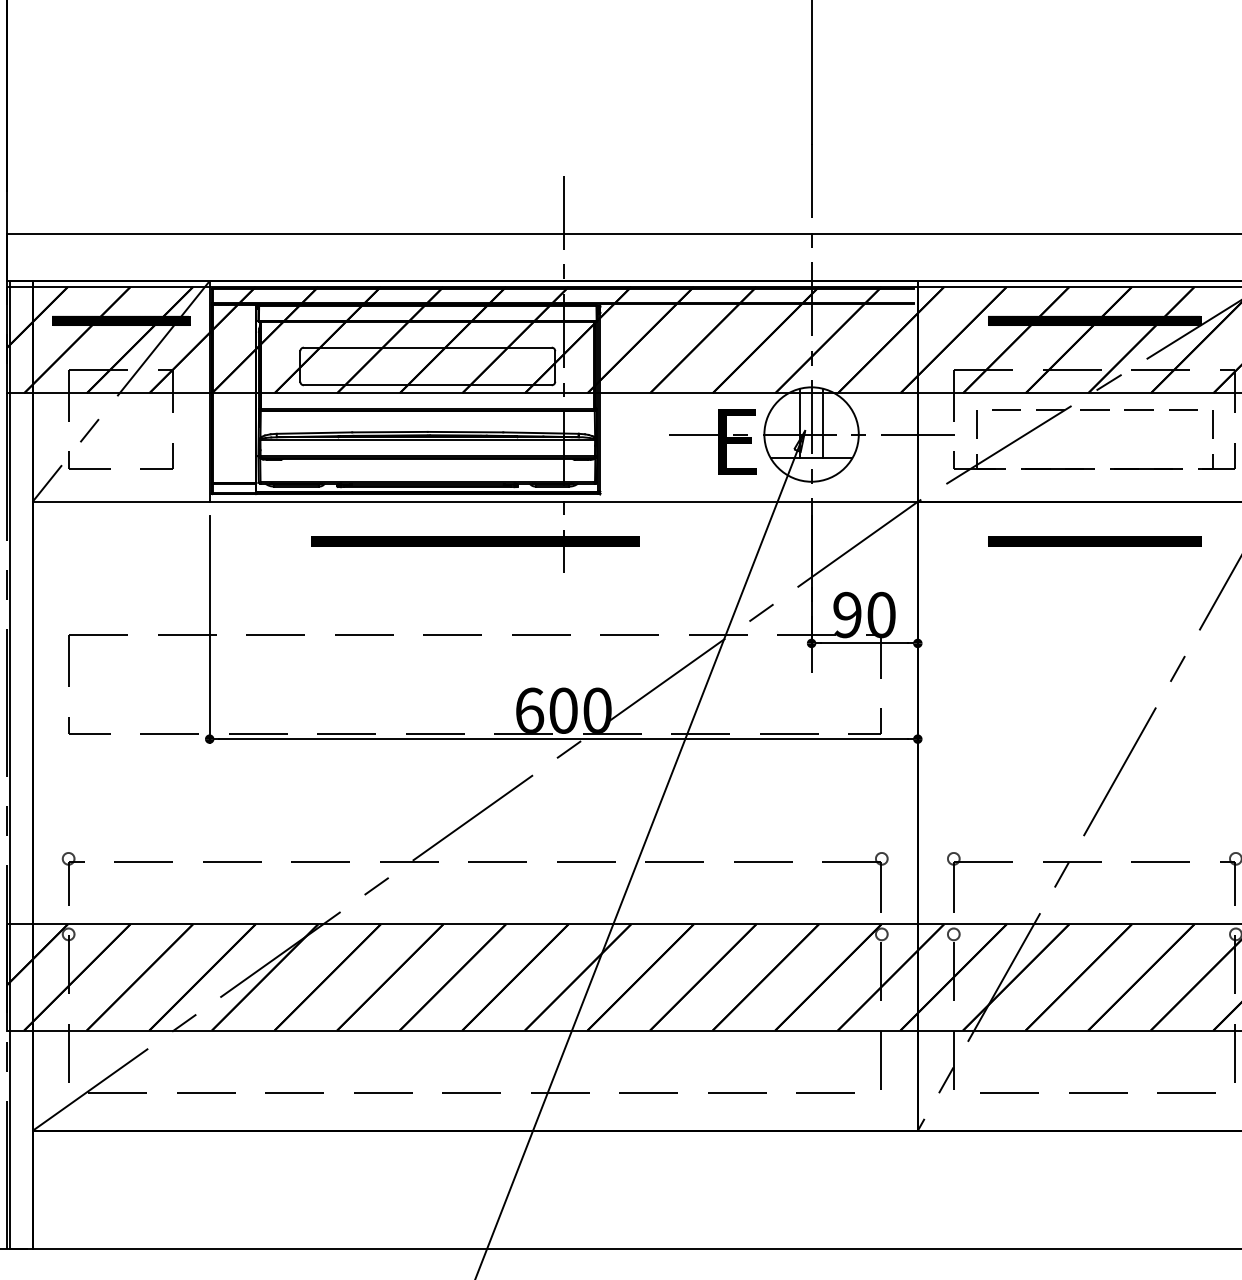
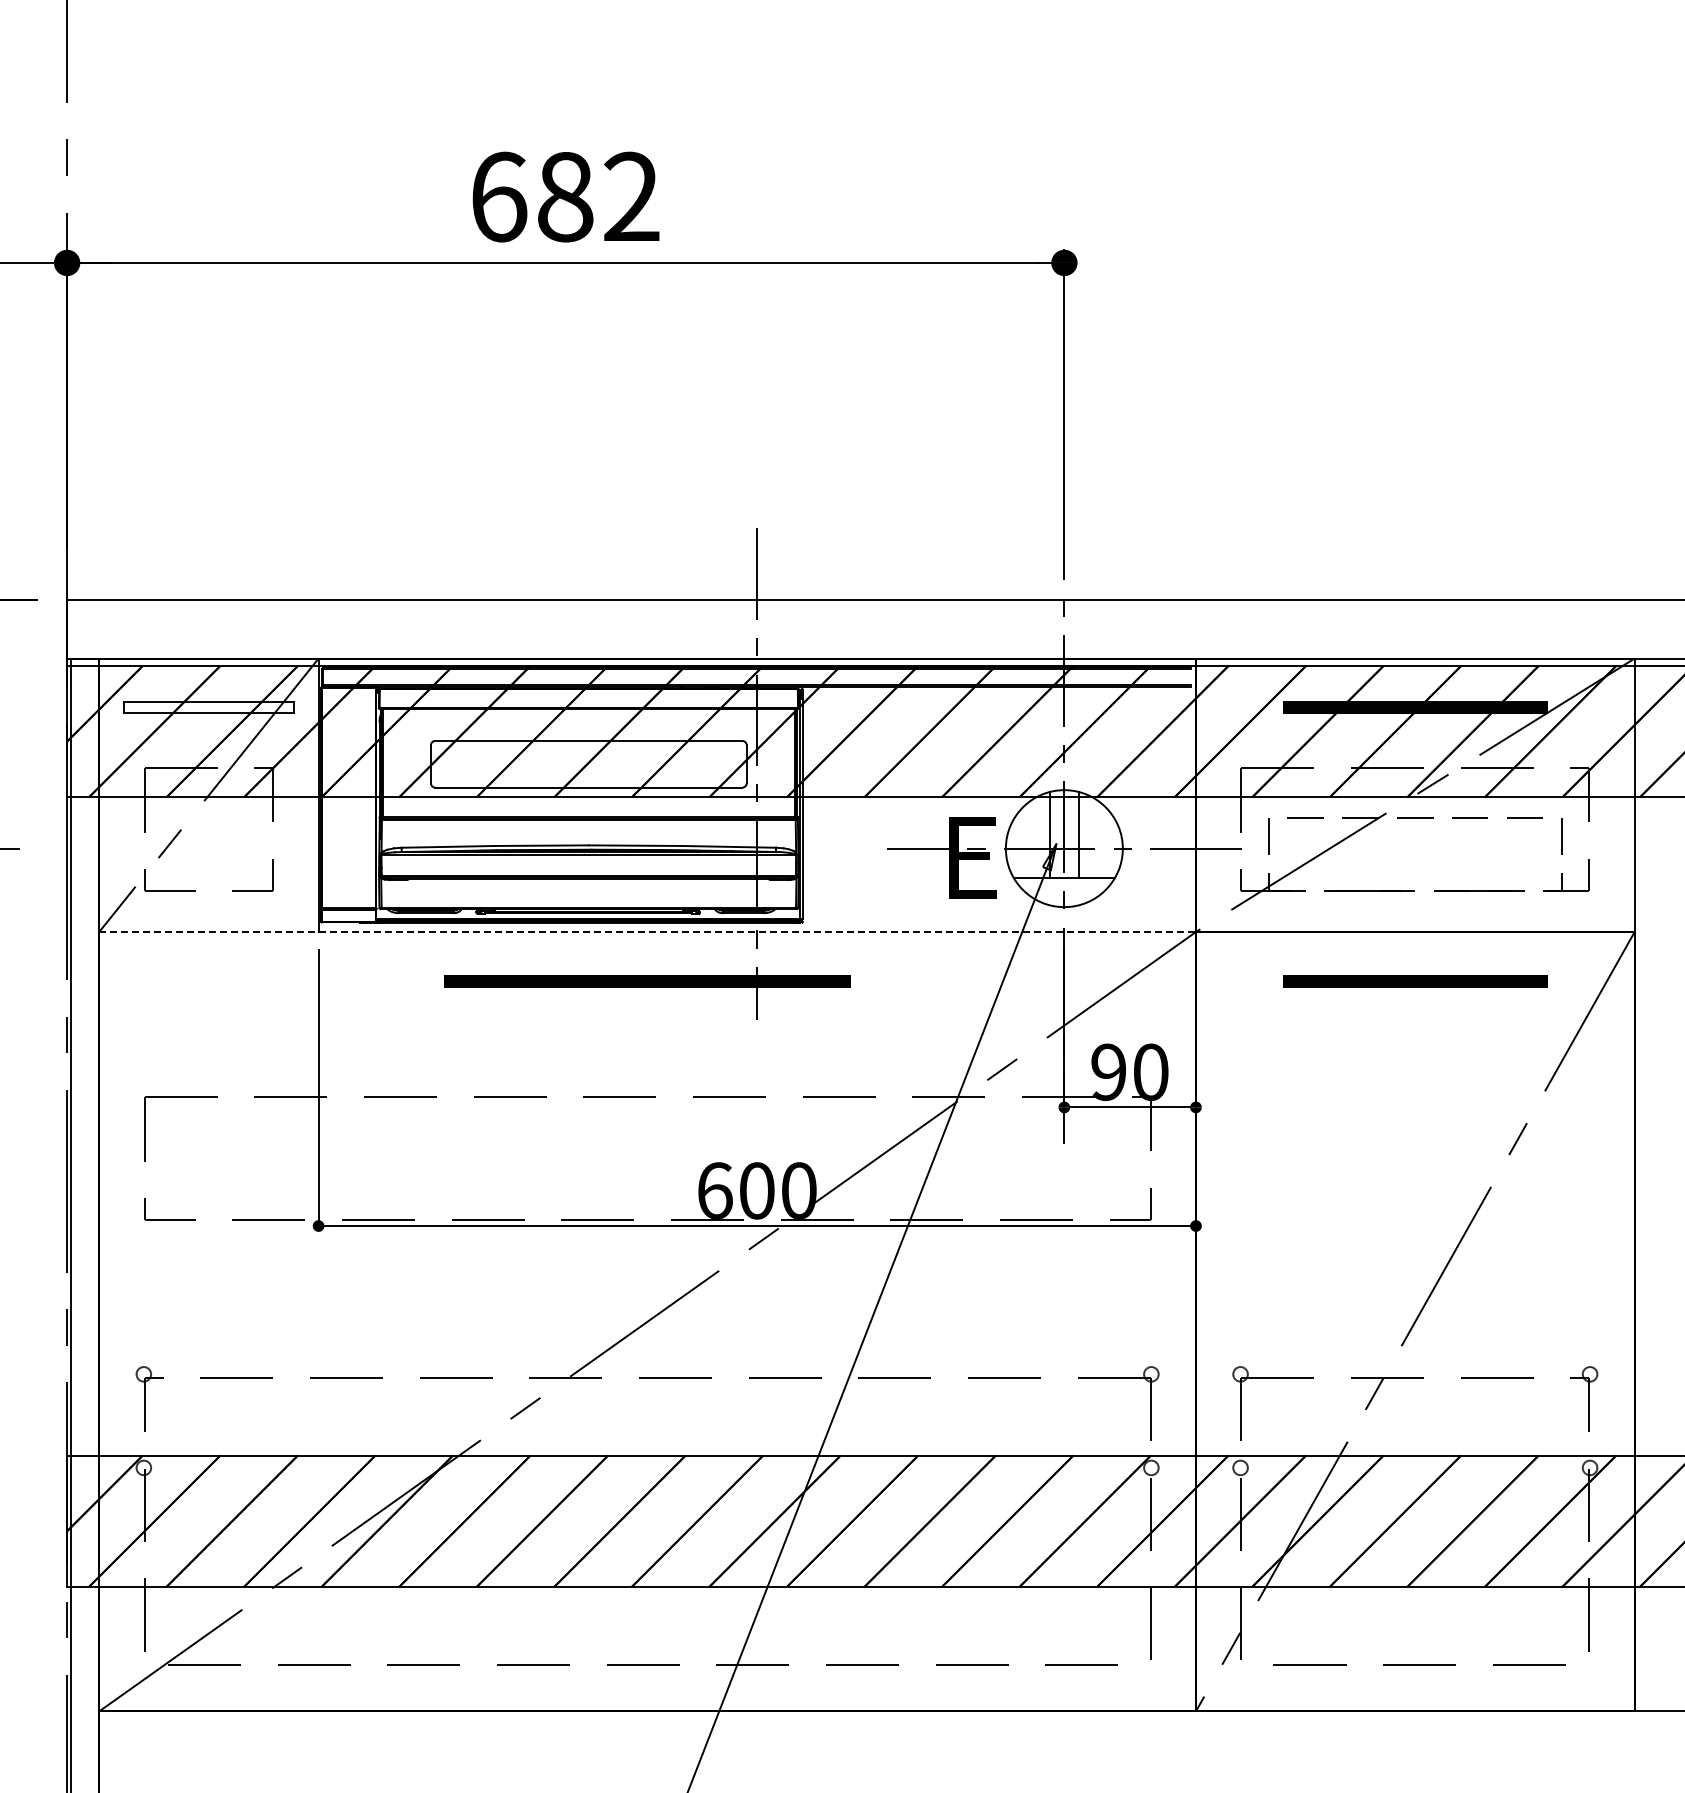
hatch: (120, 320) -> (208, 707), removed
line: (475, 502) -> (648, 932), solid -> dashed

